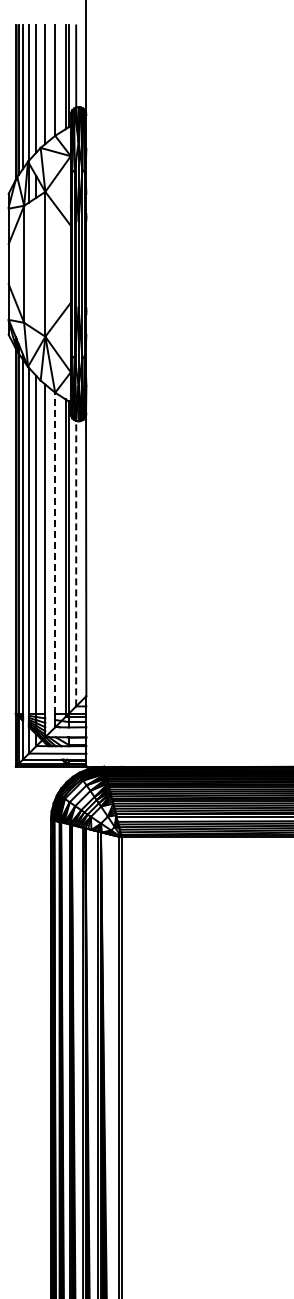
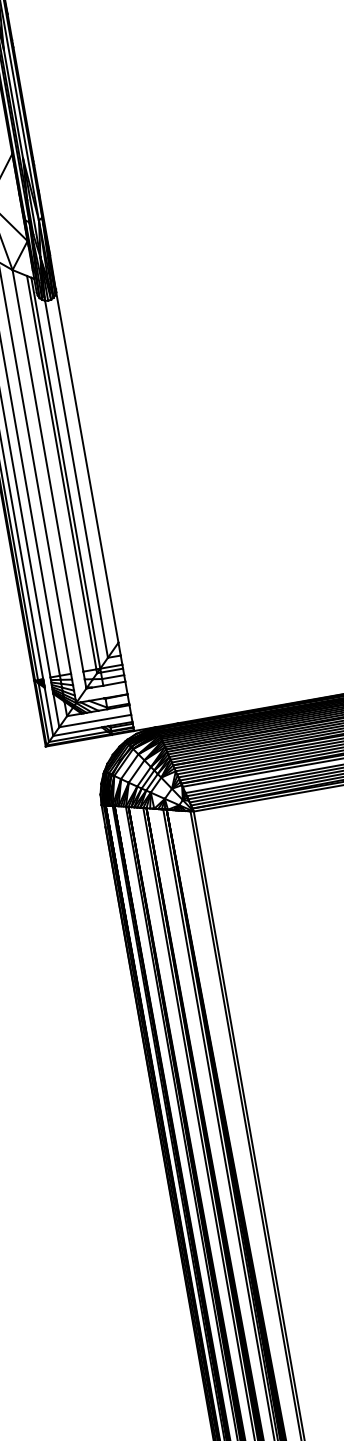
line: (55, 553) -> (48, 471), dashed -> solid
line: (76, 563) -> (76, 478), dashed -> solid

